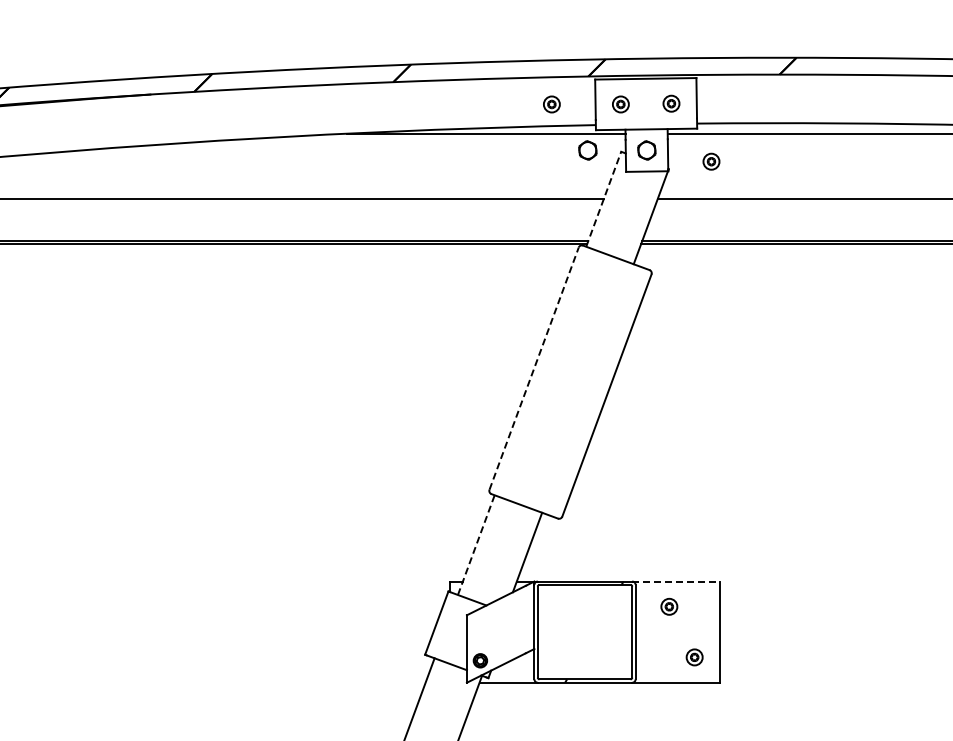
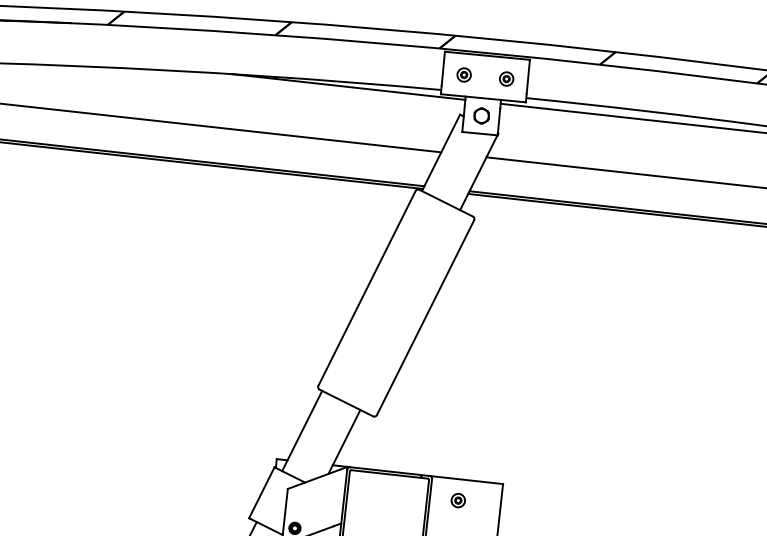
part: (551, 104) -> (405, 68), removed
part: (587, 150) -> (431, 110), removed
part: (711, 161) -> (534, 131), removed
line: (603, 199) -> (440, 153), dashed -> solid
line: (534, 368) -> (367, 288), dashed -> solid
line: (476, 544) -> (302, 430), dashed -> solid
line: (676, 581) -> (466, 480), dashed -> solid

